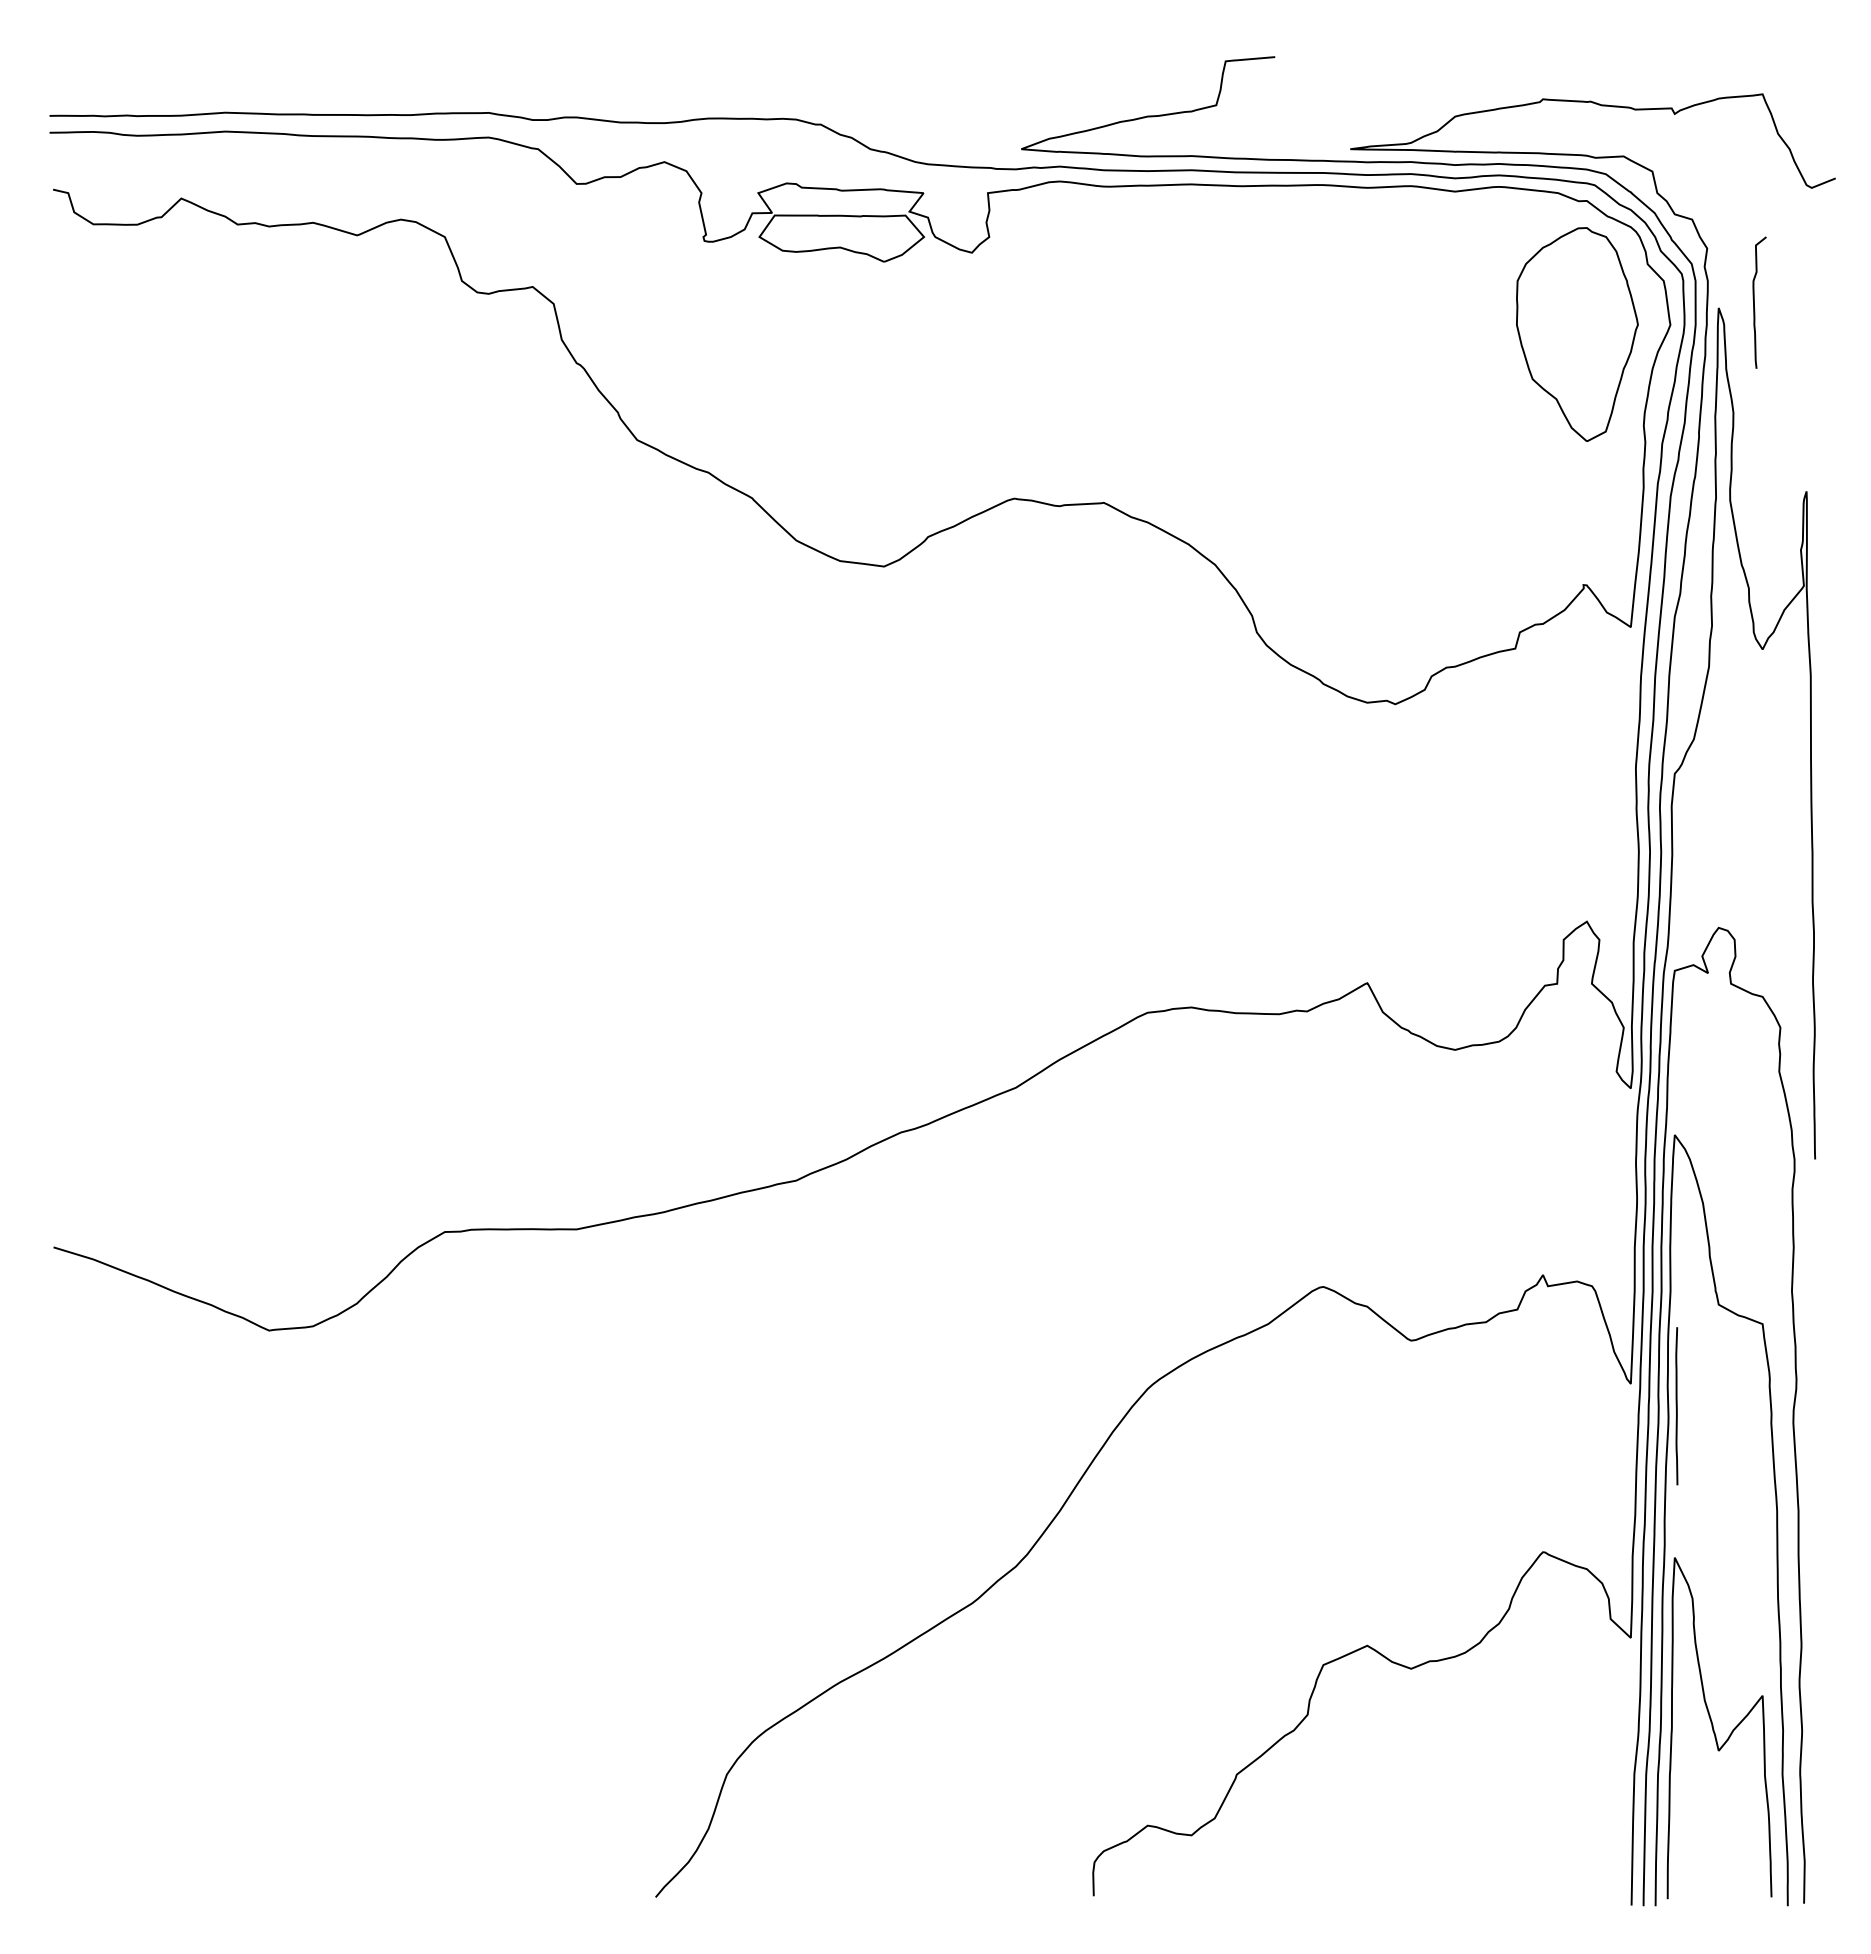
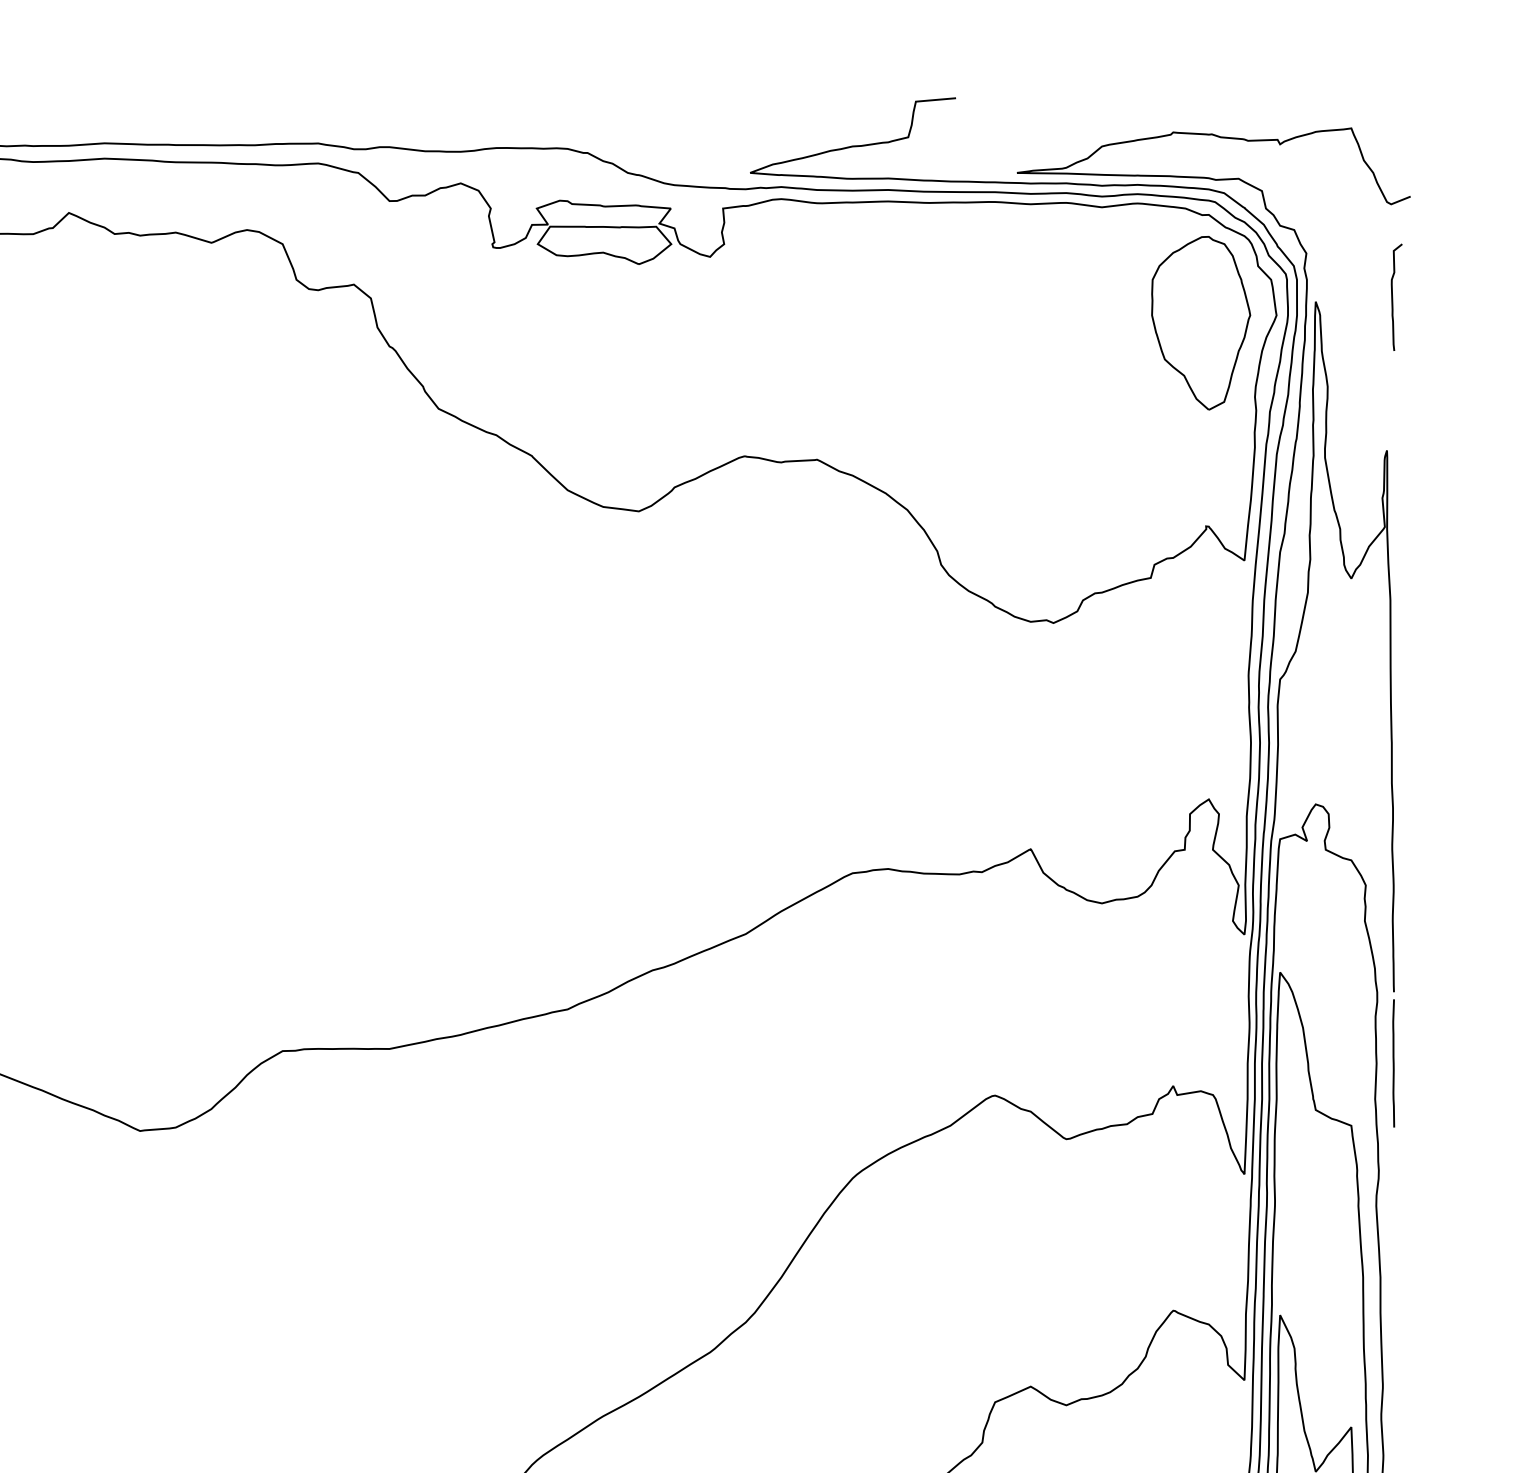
curve: (1754, 302) -> (1392, 297), moved
line: (1676, 1406) -> (1393, 1063), moved

